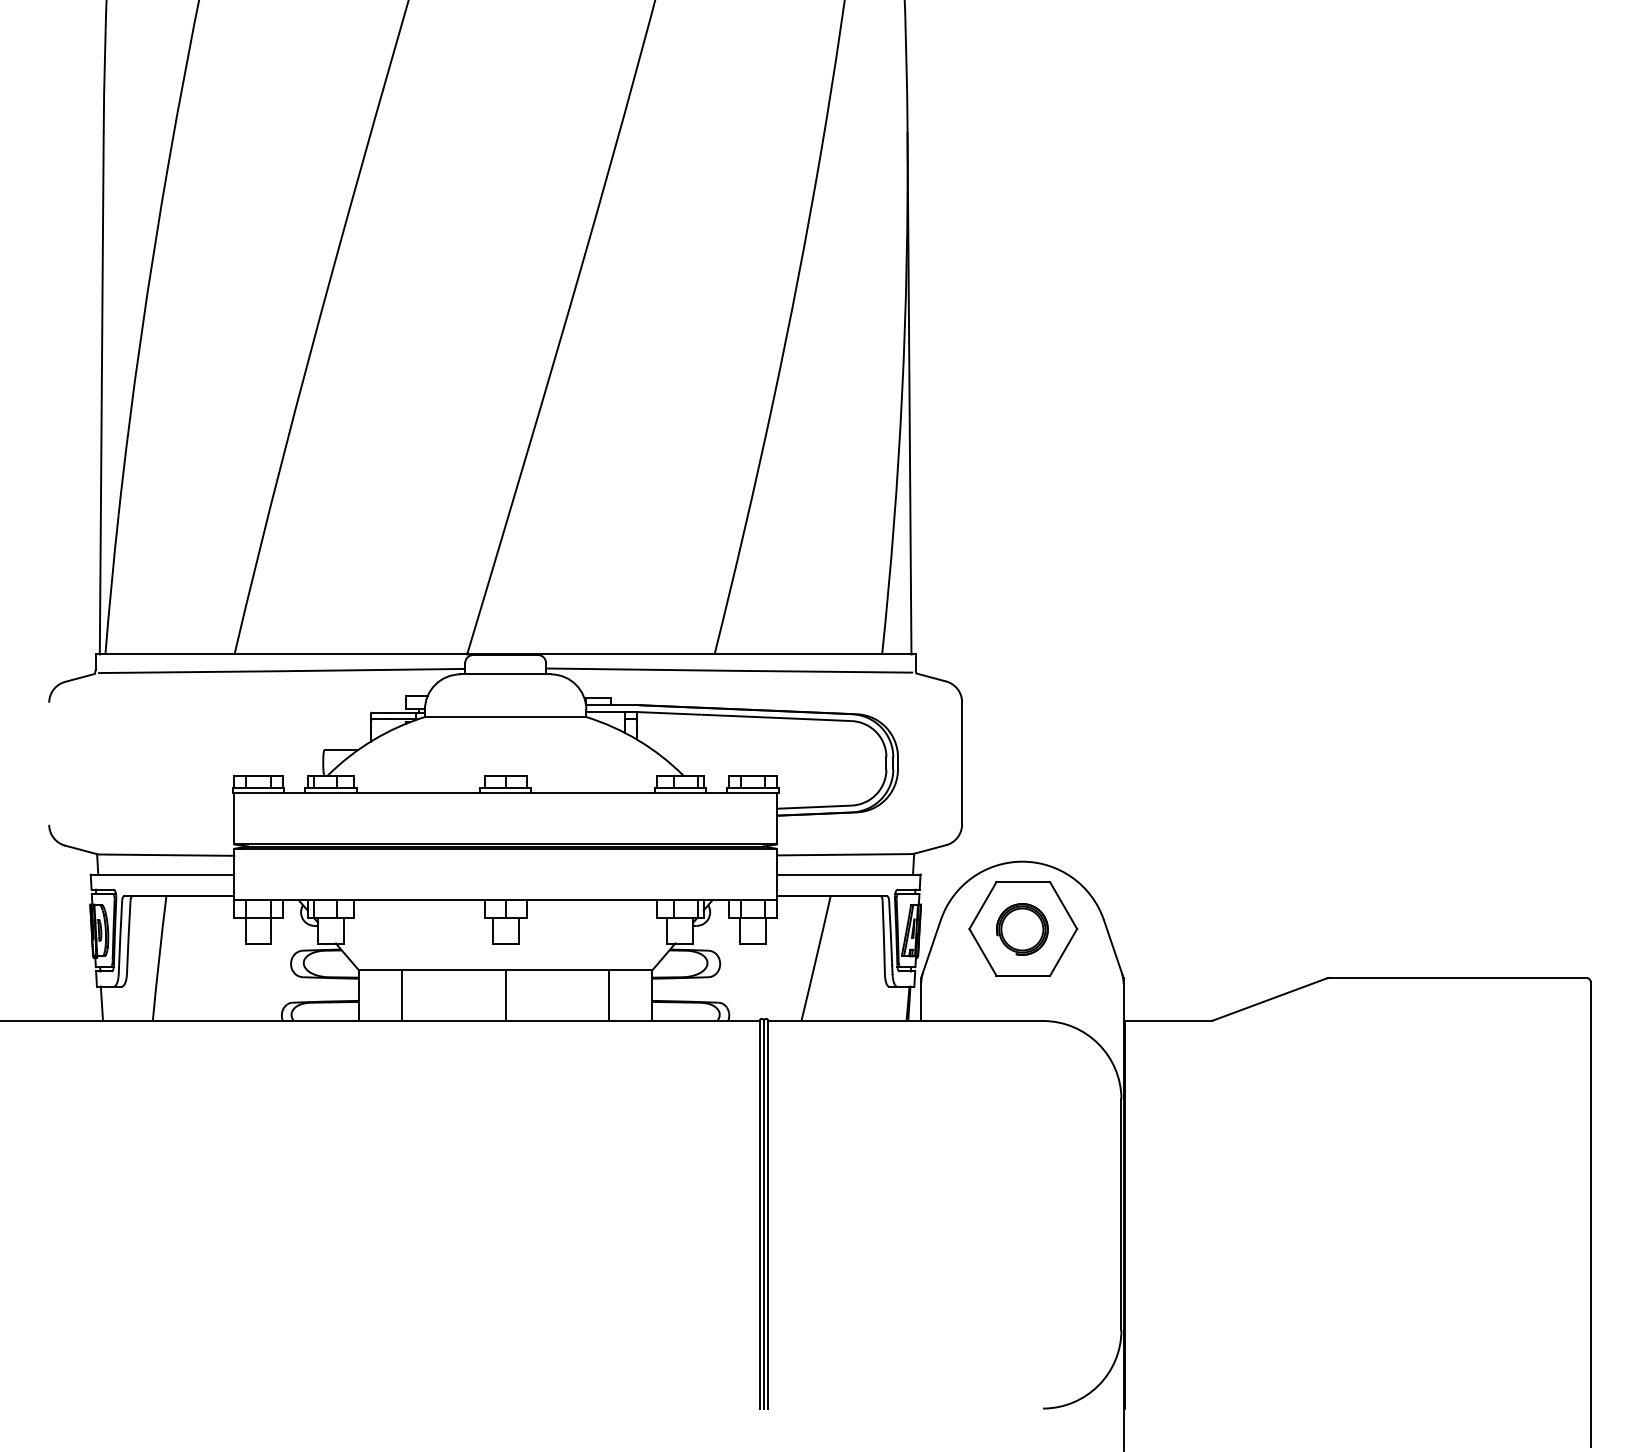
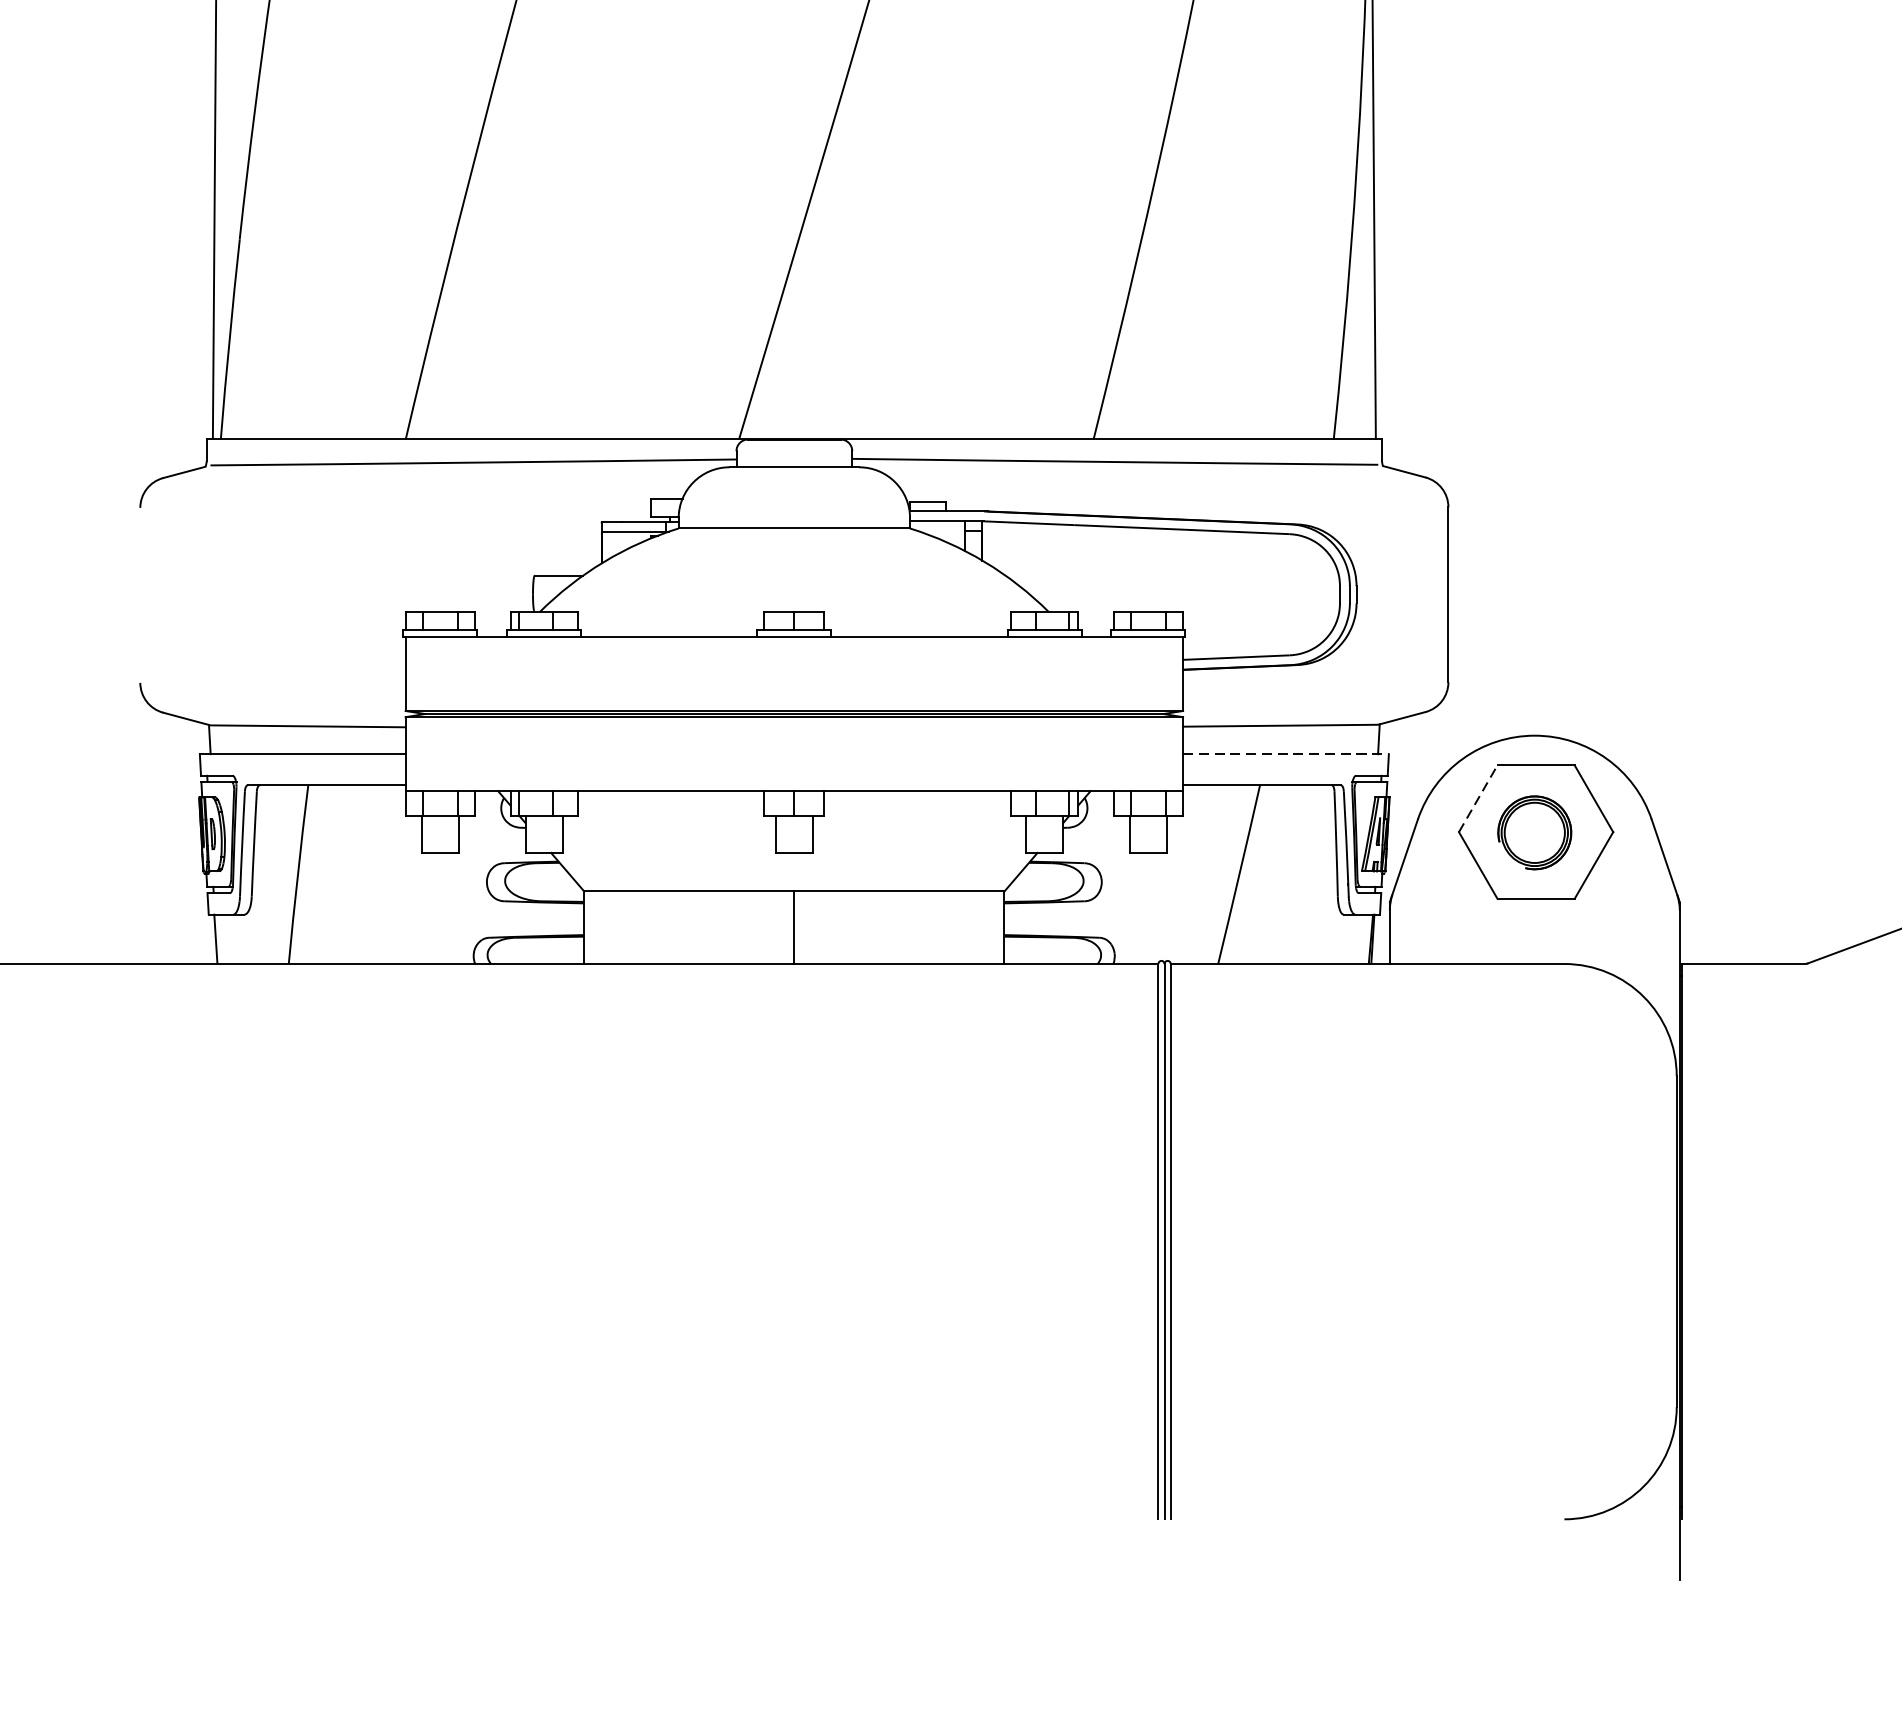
line: (848, 874) -> (1285, 754), solid -> dashed
line: (982, 905) -> (1477, 798), solid -> dashed
line: (401, 995) -> (645, 927), removed
line: (609, 995) -> (943, 927), removed

